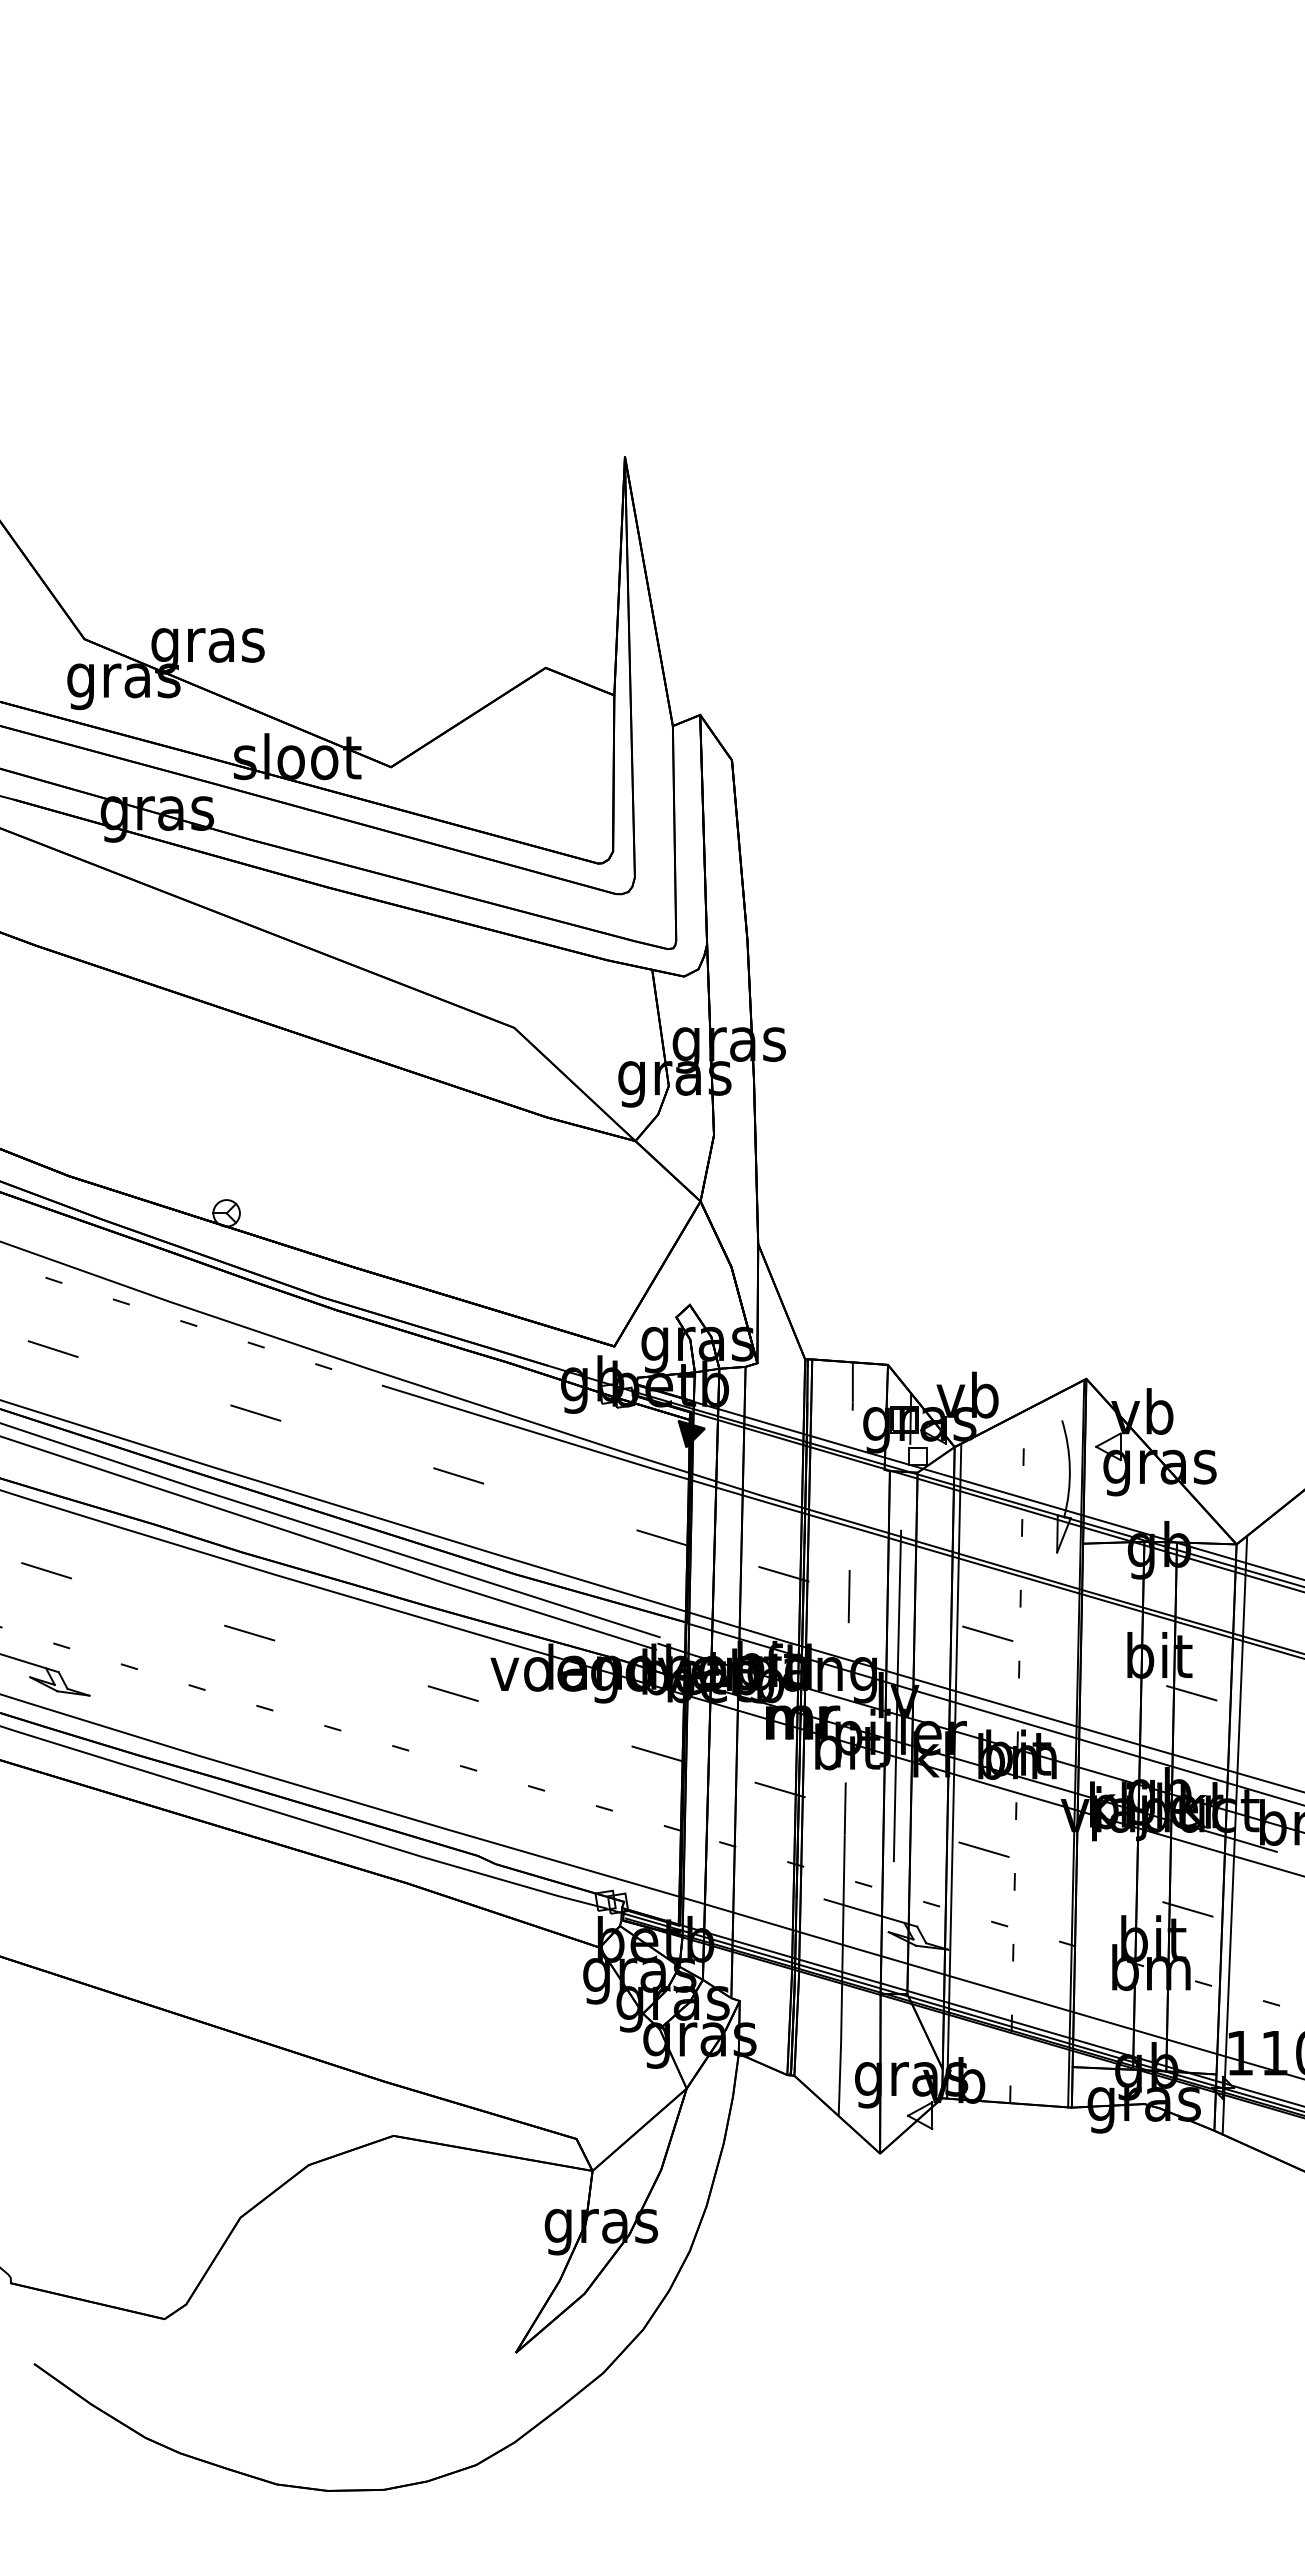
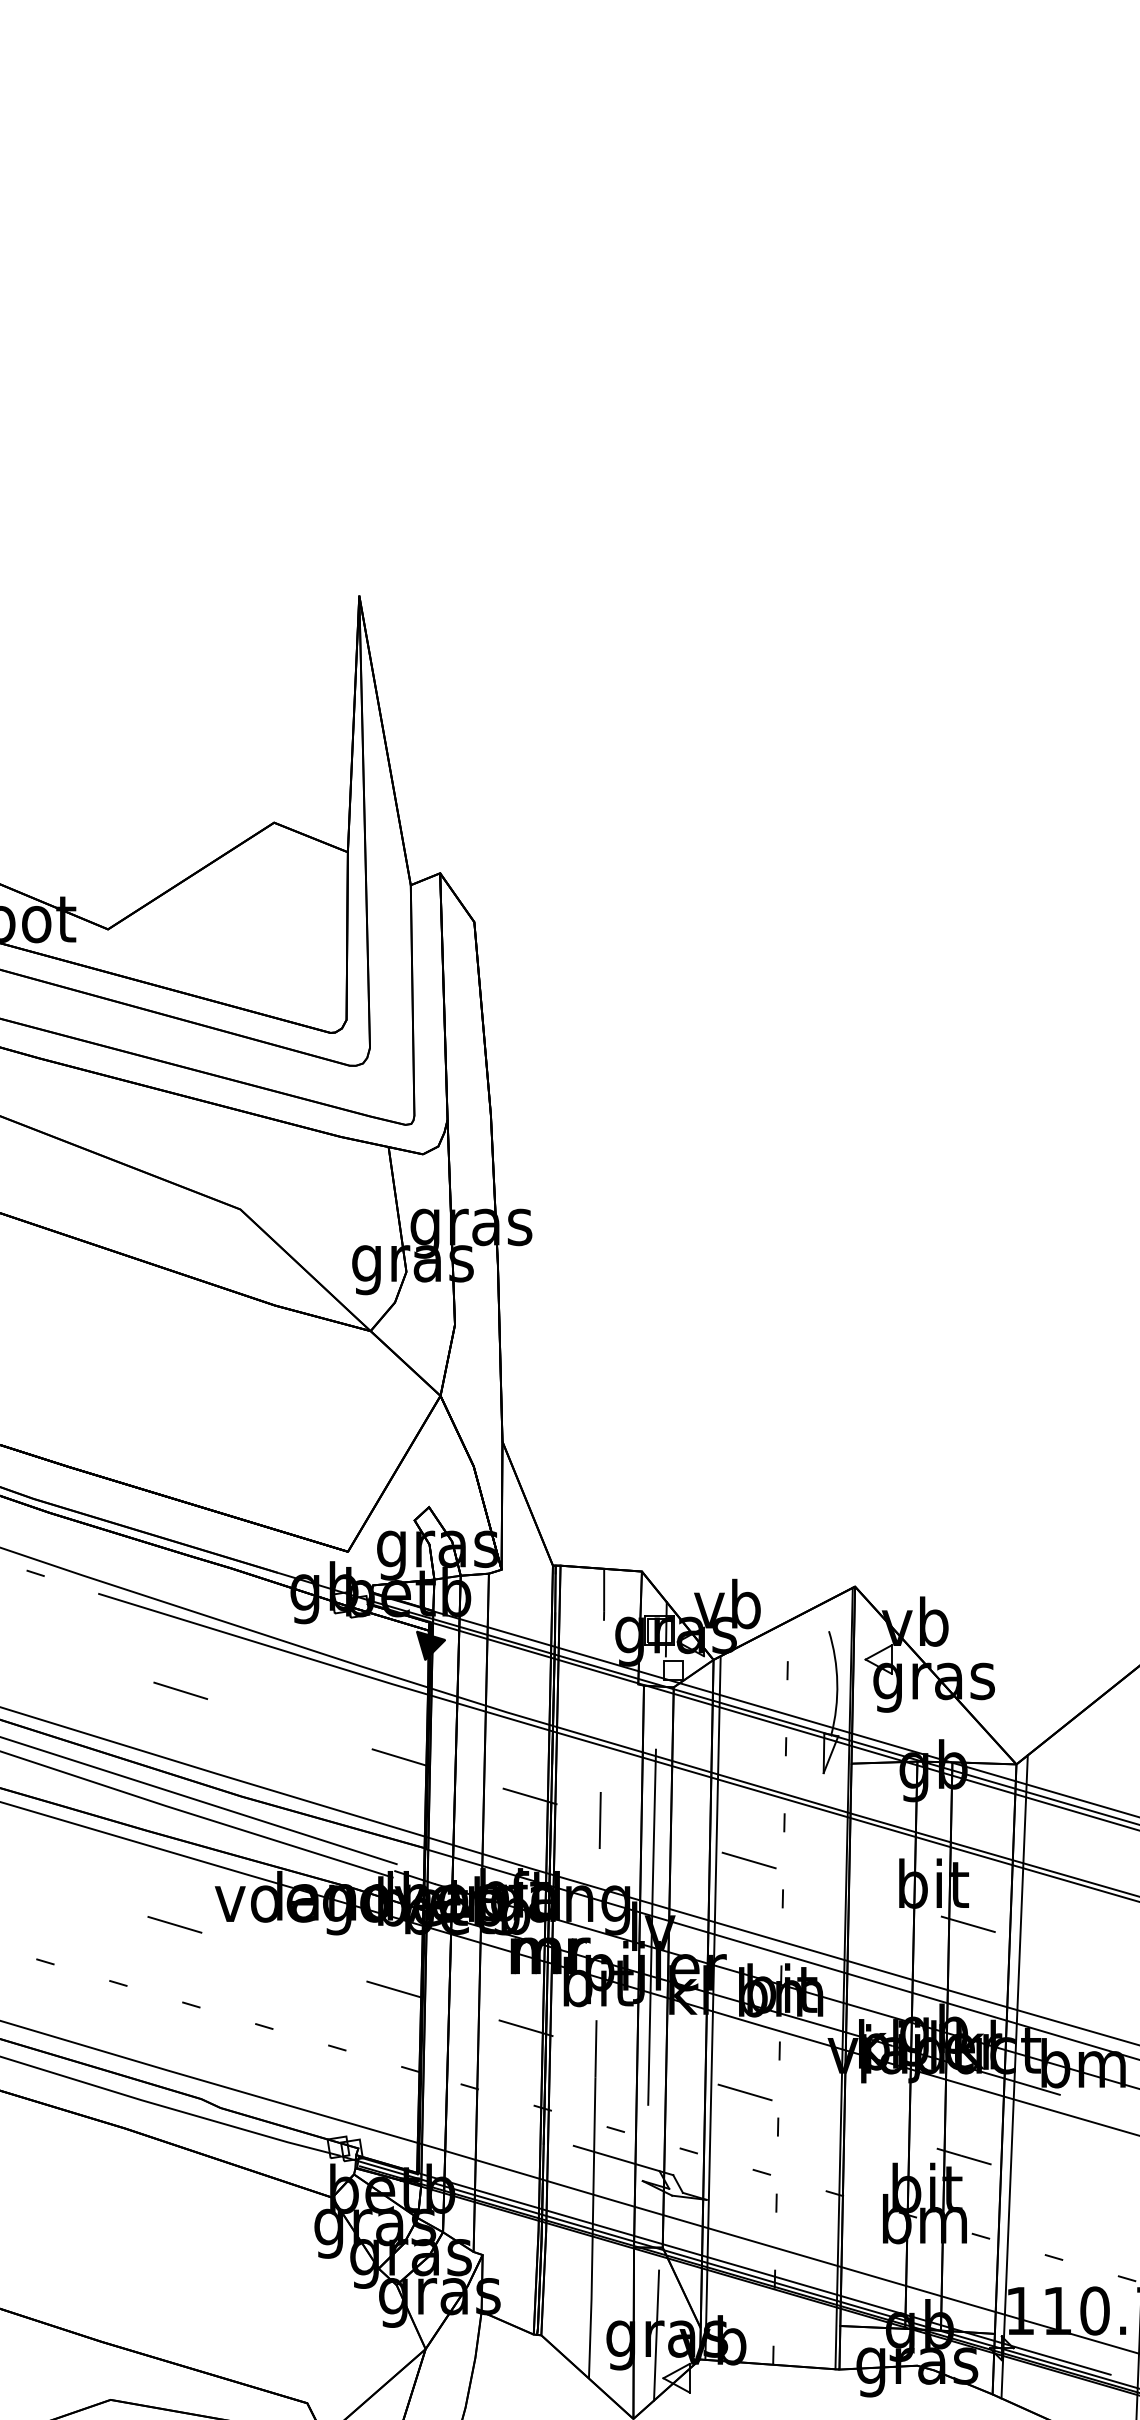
line: (901, 2075) -> (656, 2335), added

